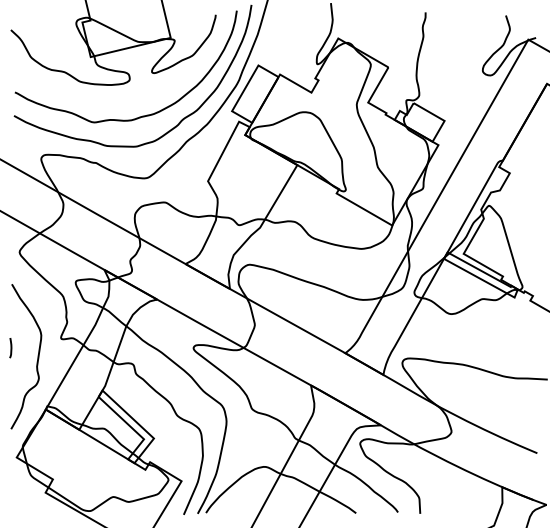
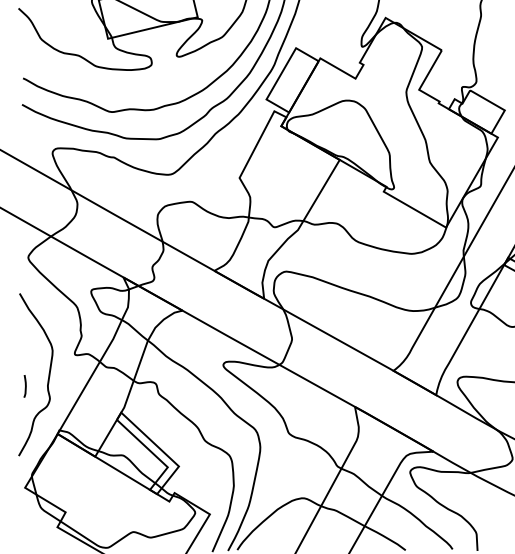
line: (10, 348) -> (24, 386), moved

